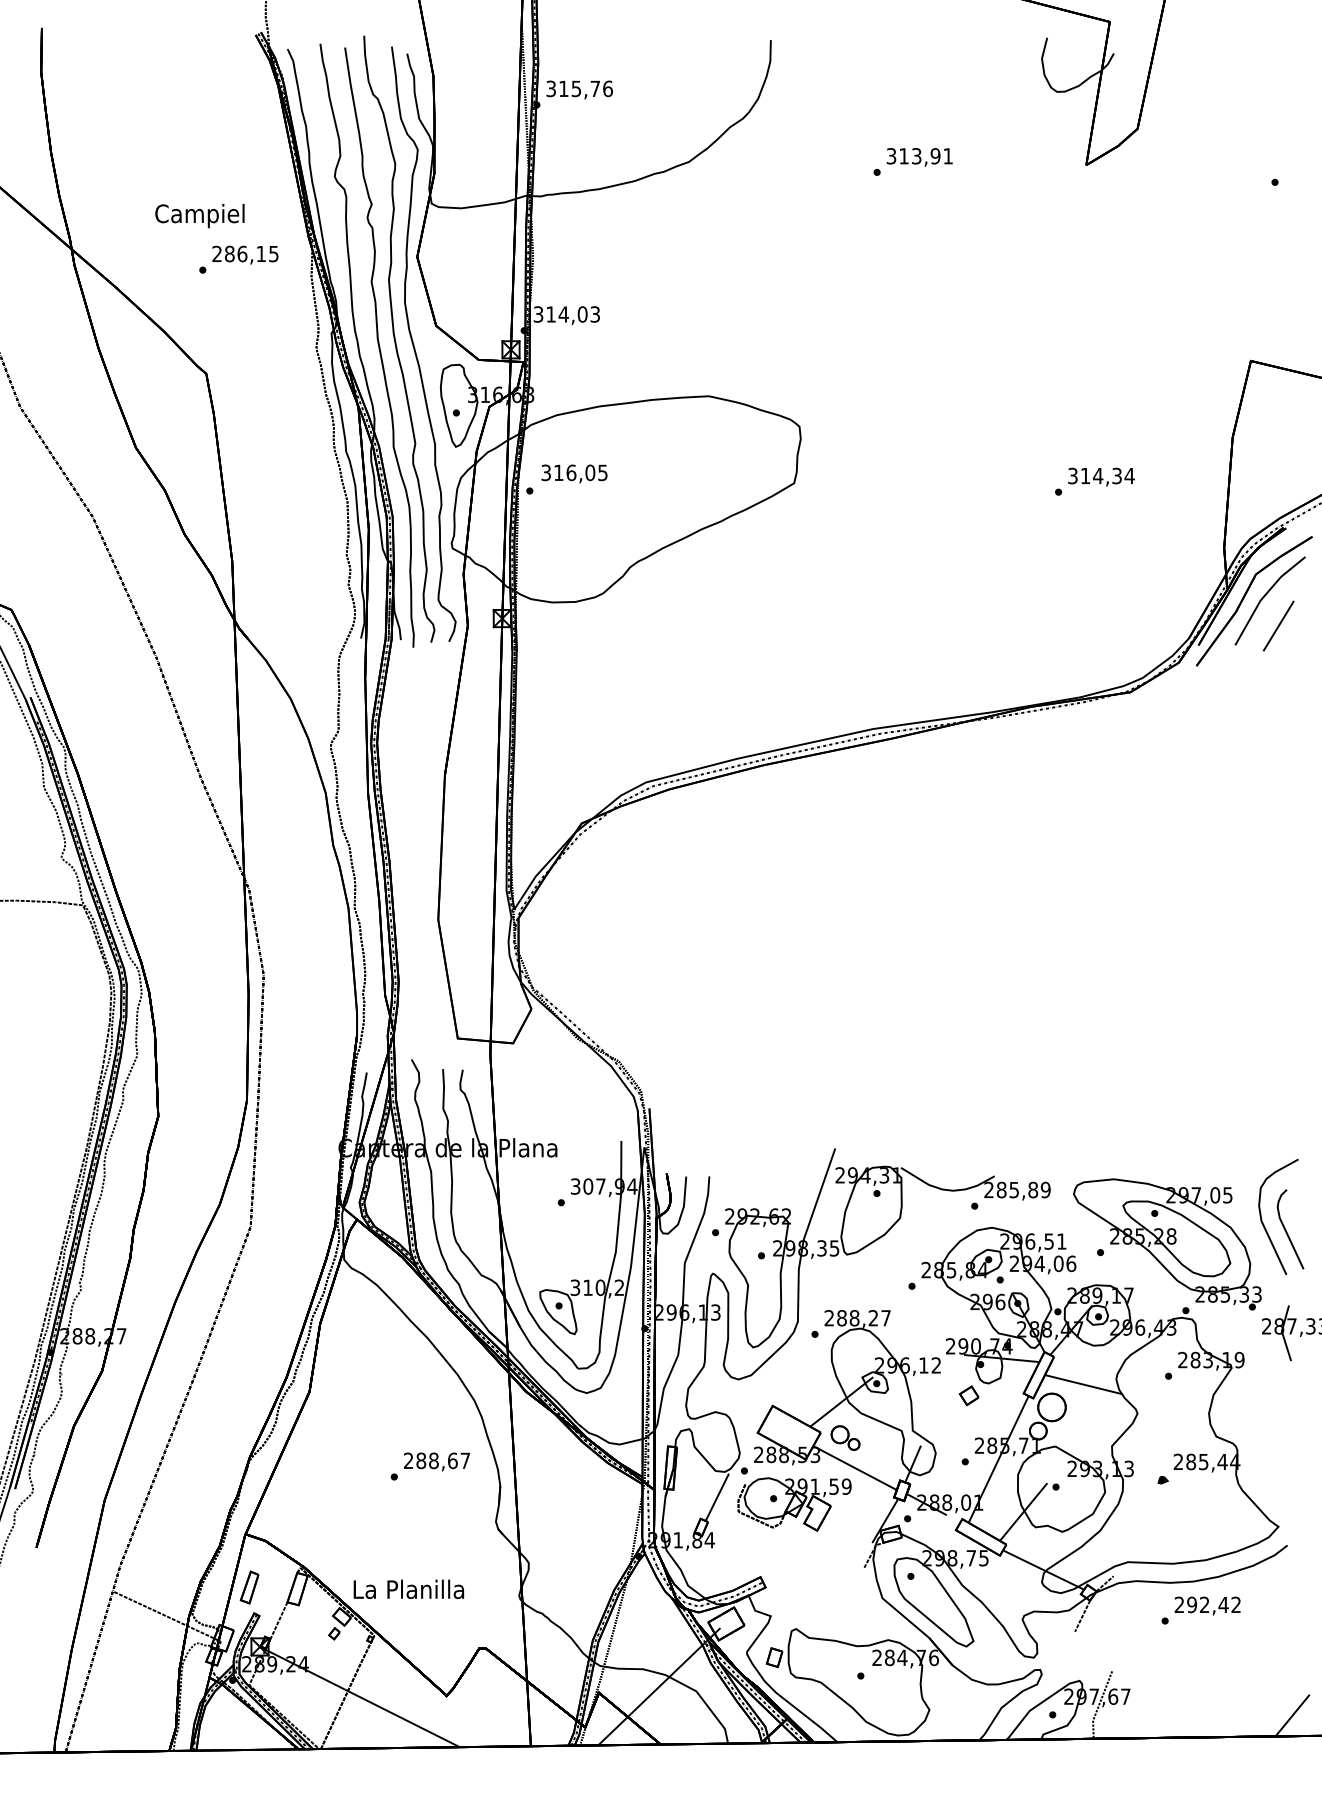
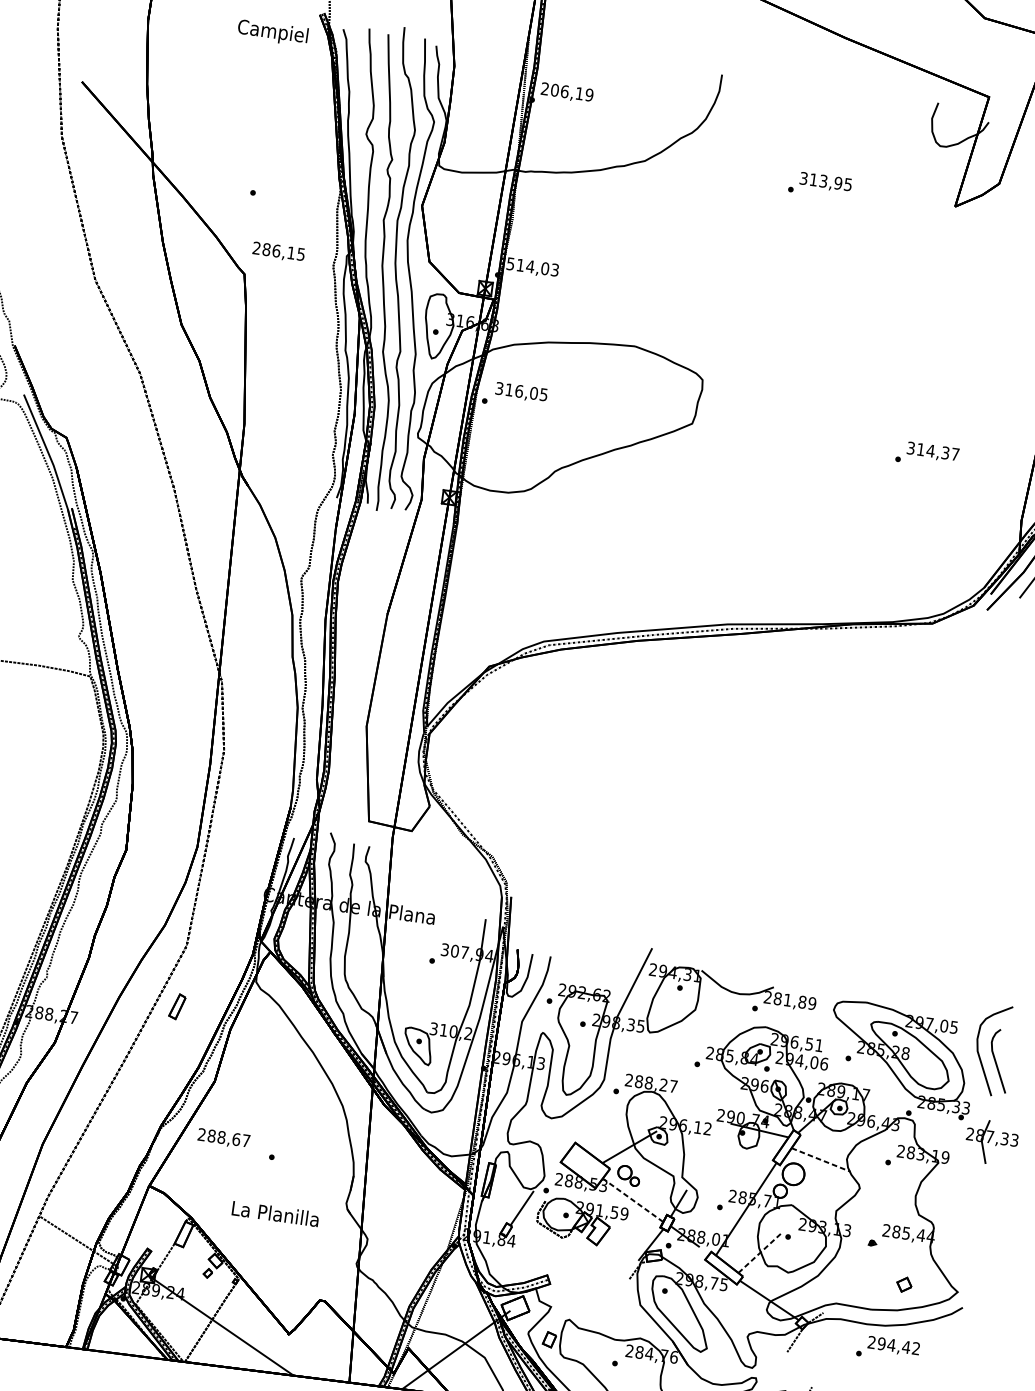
text: (579, 88) -> (567, 91), 315,76 -> 206,19
text: (947, 156) -> (847, 184), 313,91 -> 313,95
text: (199, 215) -> (272, 32), moved
text: (245, 254) -> (278, 251), moved
text: (538, 314) -> (510, 263), 314,03 -> 514,03
text: (1129, 475) -> (955, 453), 314,34 -> 314,37
text: (1013, 1190) -> (787, 1000), 285,89 -> 281,89
line: (1084, 1384) -> (821, 1159), solid -> dashed
part: (968, 1395) -> (903, 1284), moved
text: (436, 1461) -> (223, 1138), moved
line: (854, 1467) -> (632, 1199), solid -> dashed
line: (1024, 1511) -> (760, 1252), solid -> dashed
part: (249, 1587) -> (177, 1006), moved
text: (408, 1589) -> (275, 1213), moved
text: (1204, 1604) -> (891, 1344), 292,42 -> 294,42

